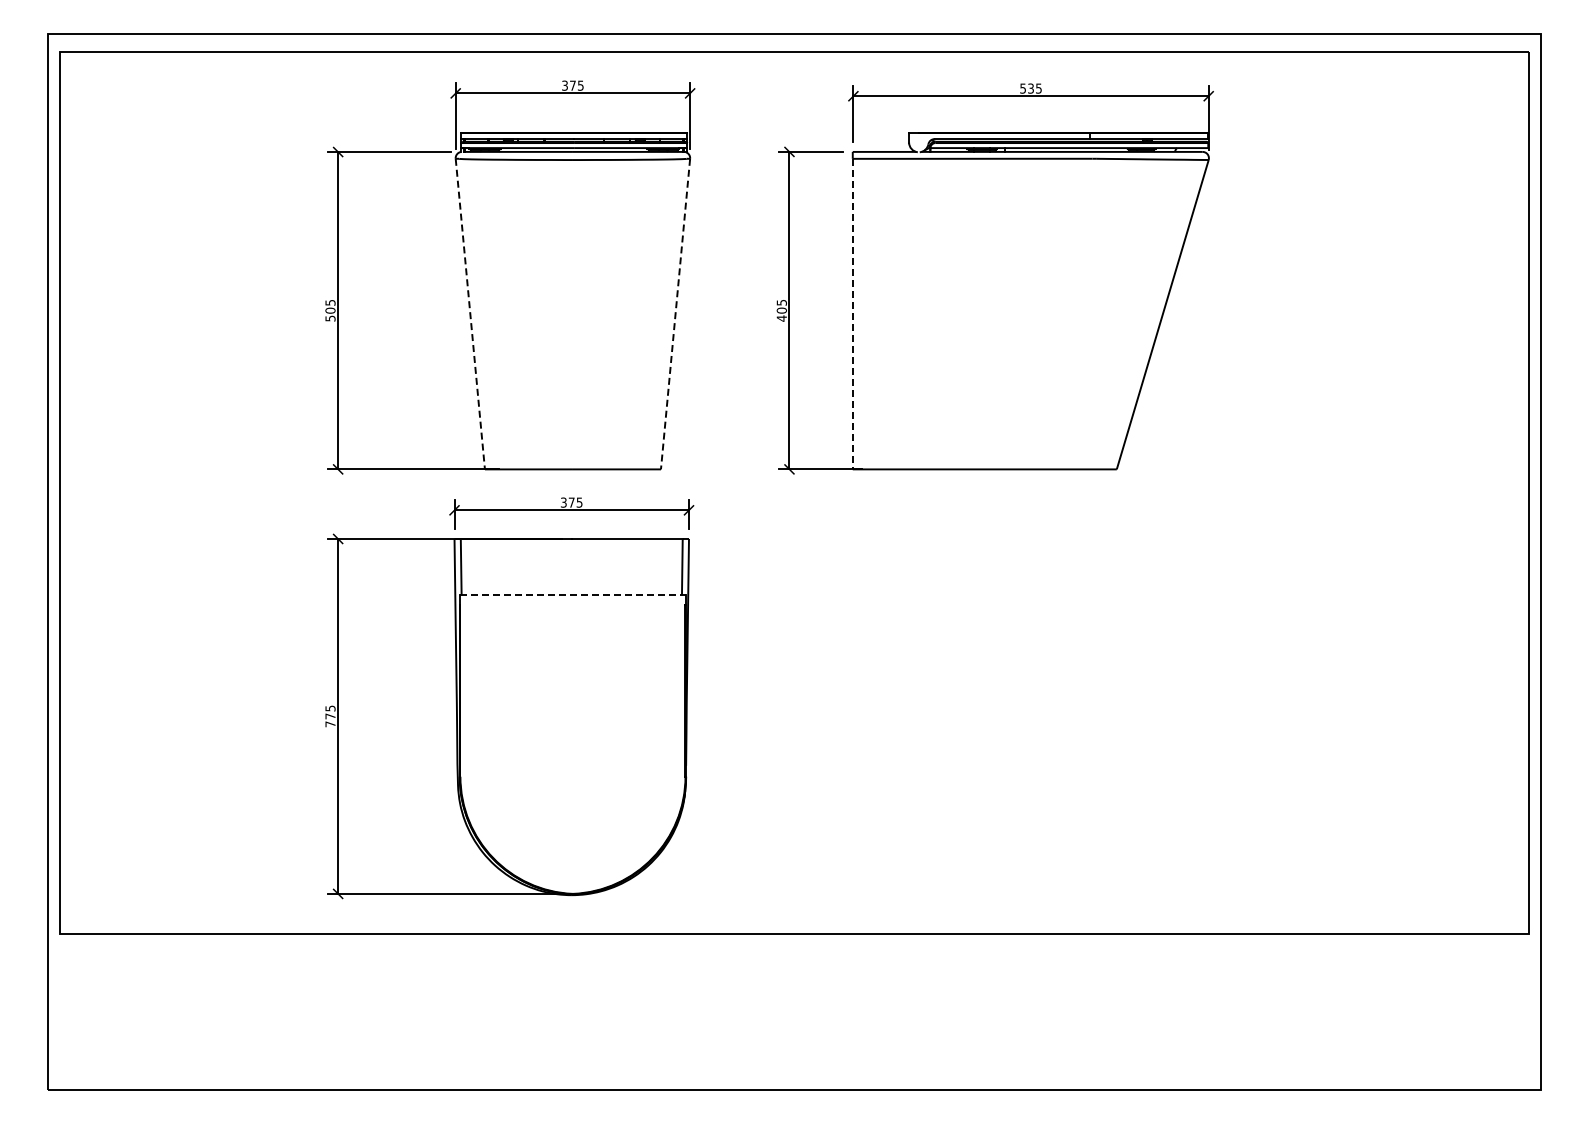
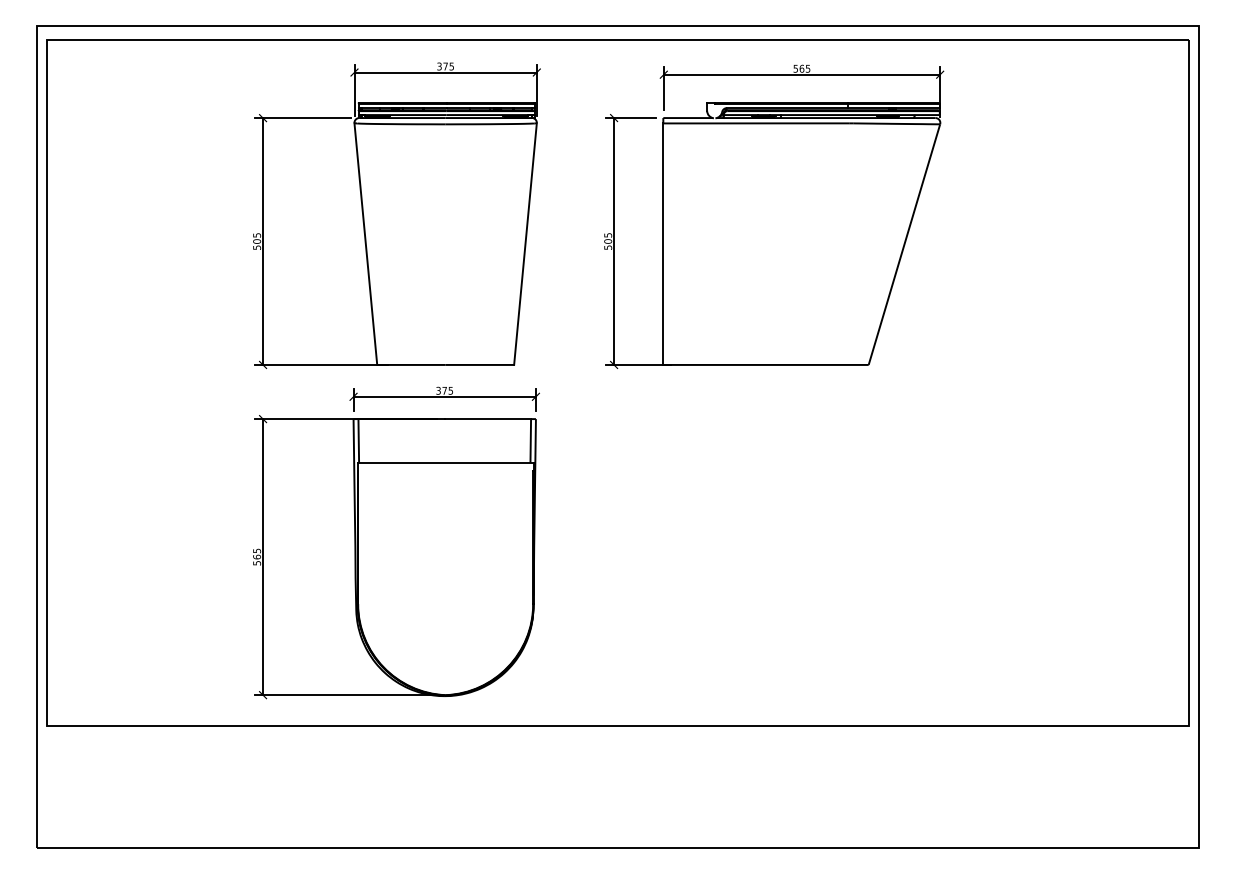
text: (1031, 88) -> (802, 68), 535 -> 565
line: (470, 314) -> (365, 244), dashed -> solid
line: (675, 314) -> (525, 244), dashed -> solid
line: (852, 314) -> (663, 244), dashed -> solid
text: (781, 318) -> (607, 247), 405 -> 505
line: (573, 595) -> (446, 463), dashed -> solid
text: (330, 720) -> (257, 560), 775 -> 565

